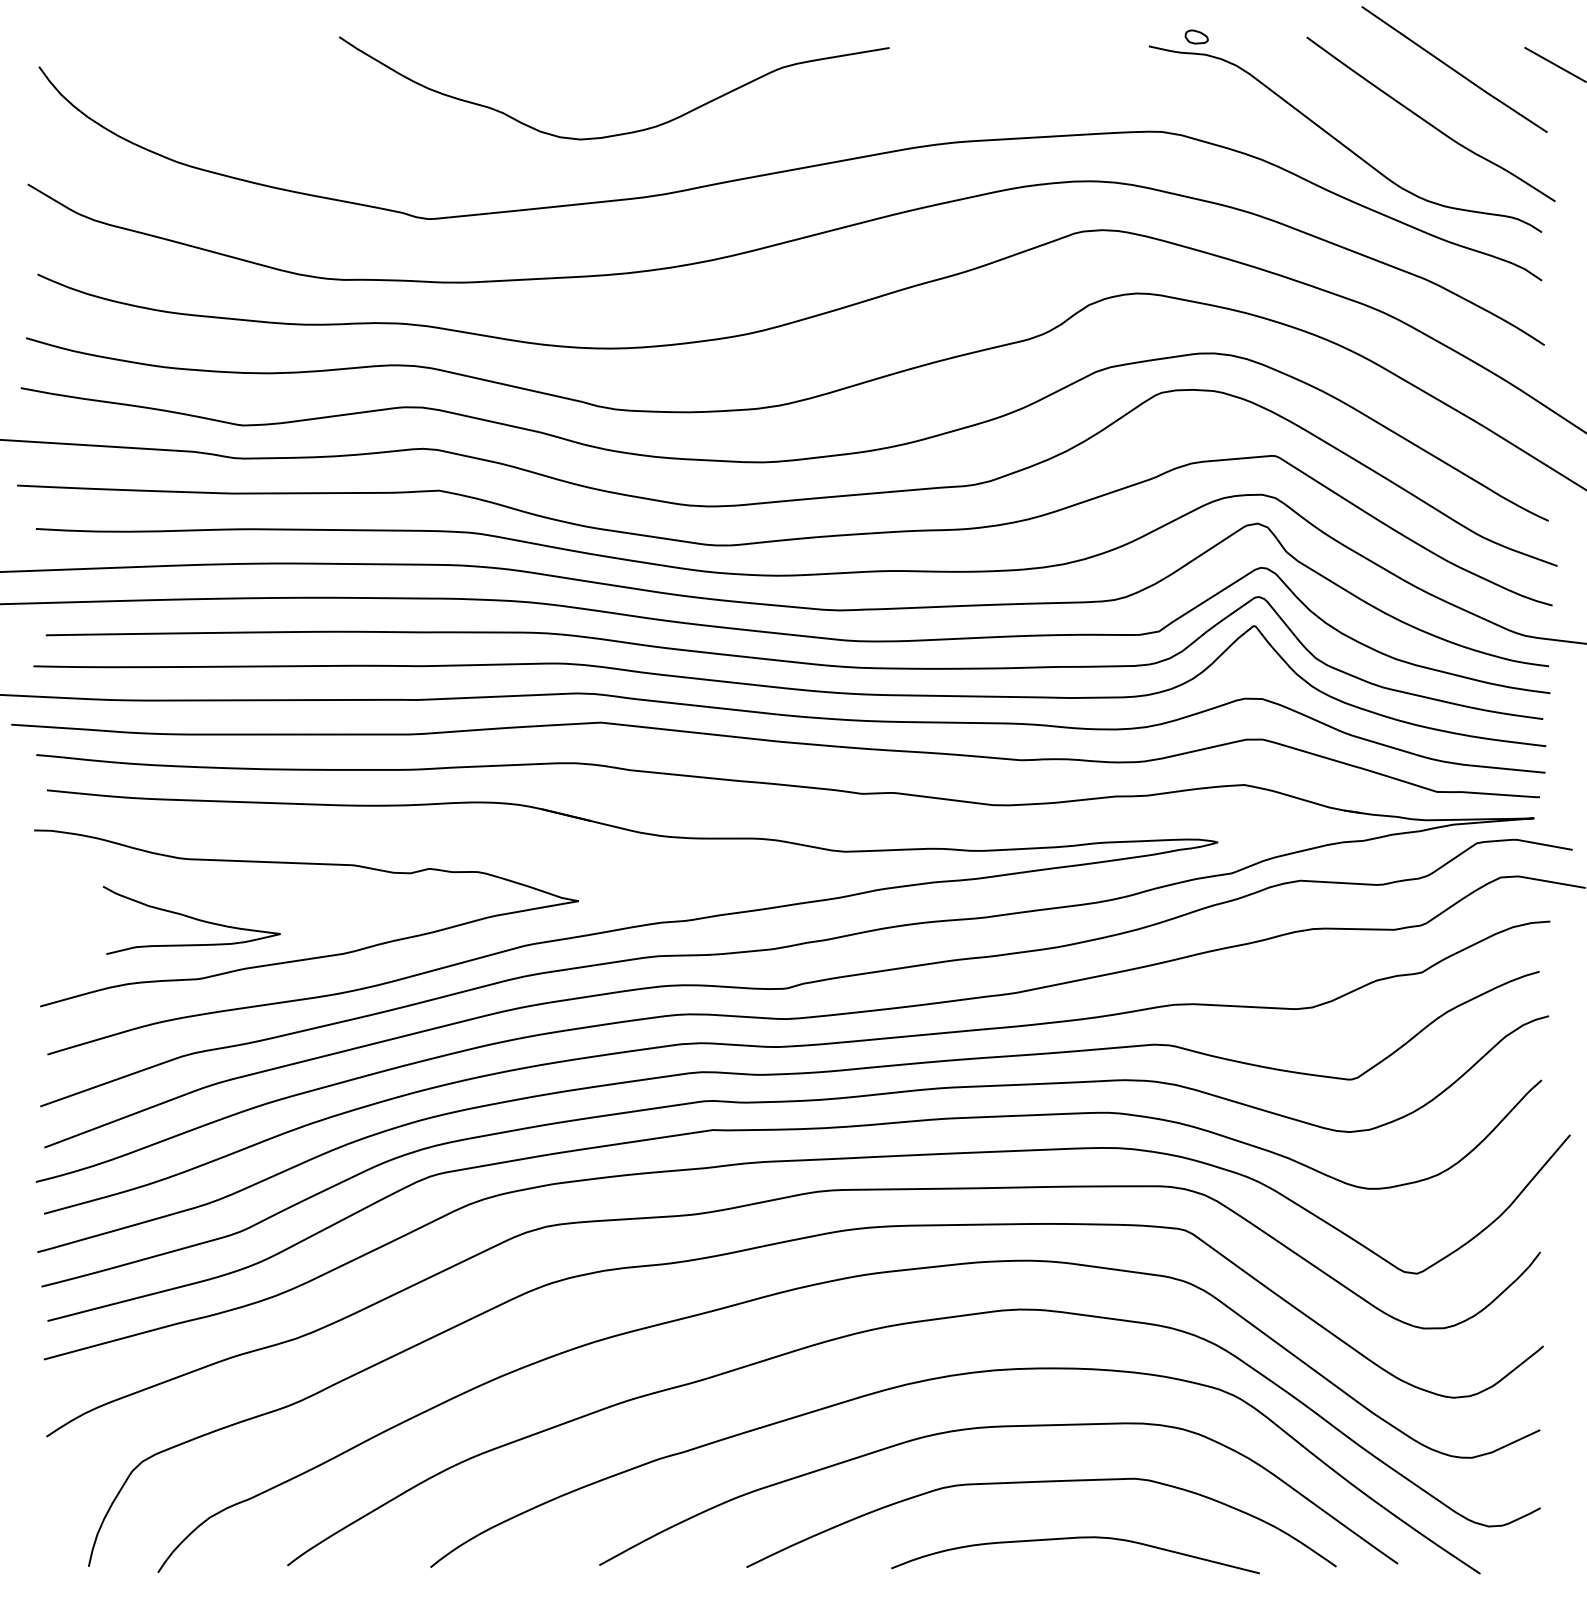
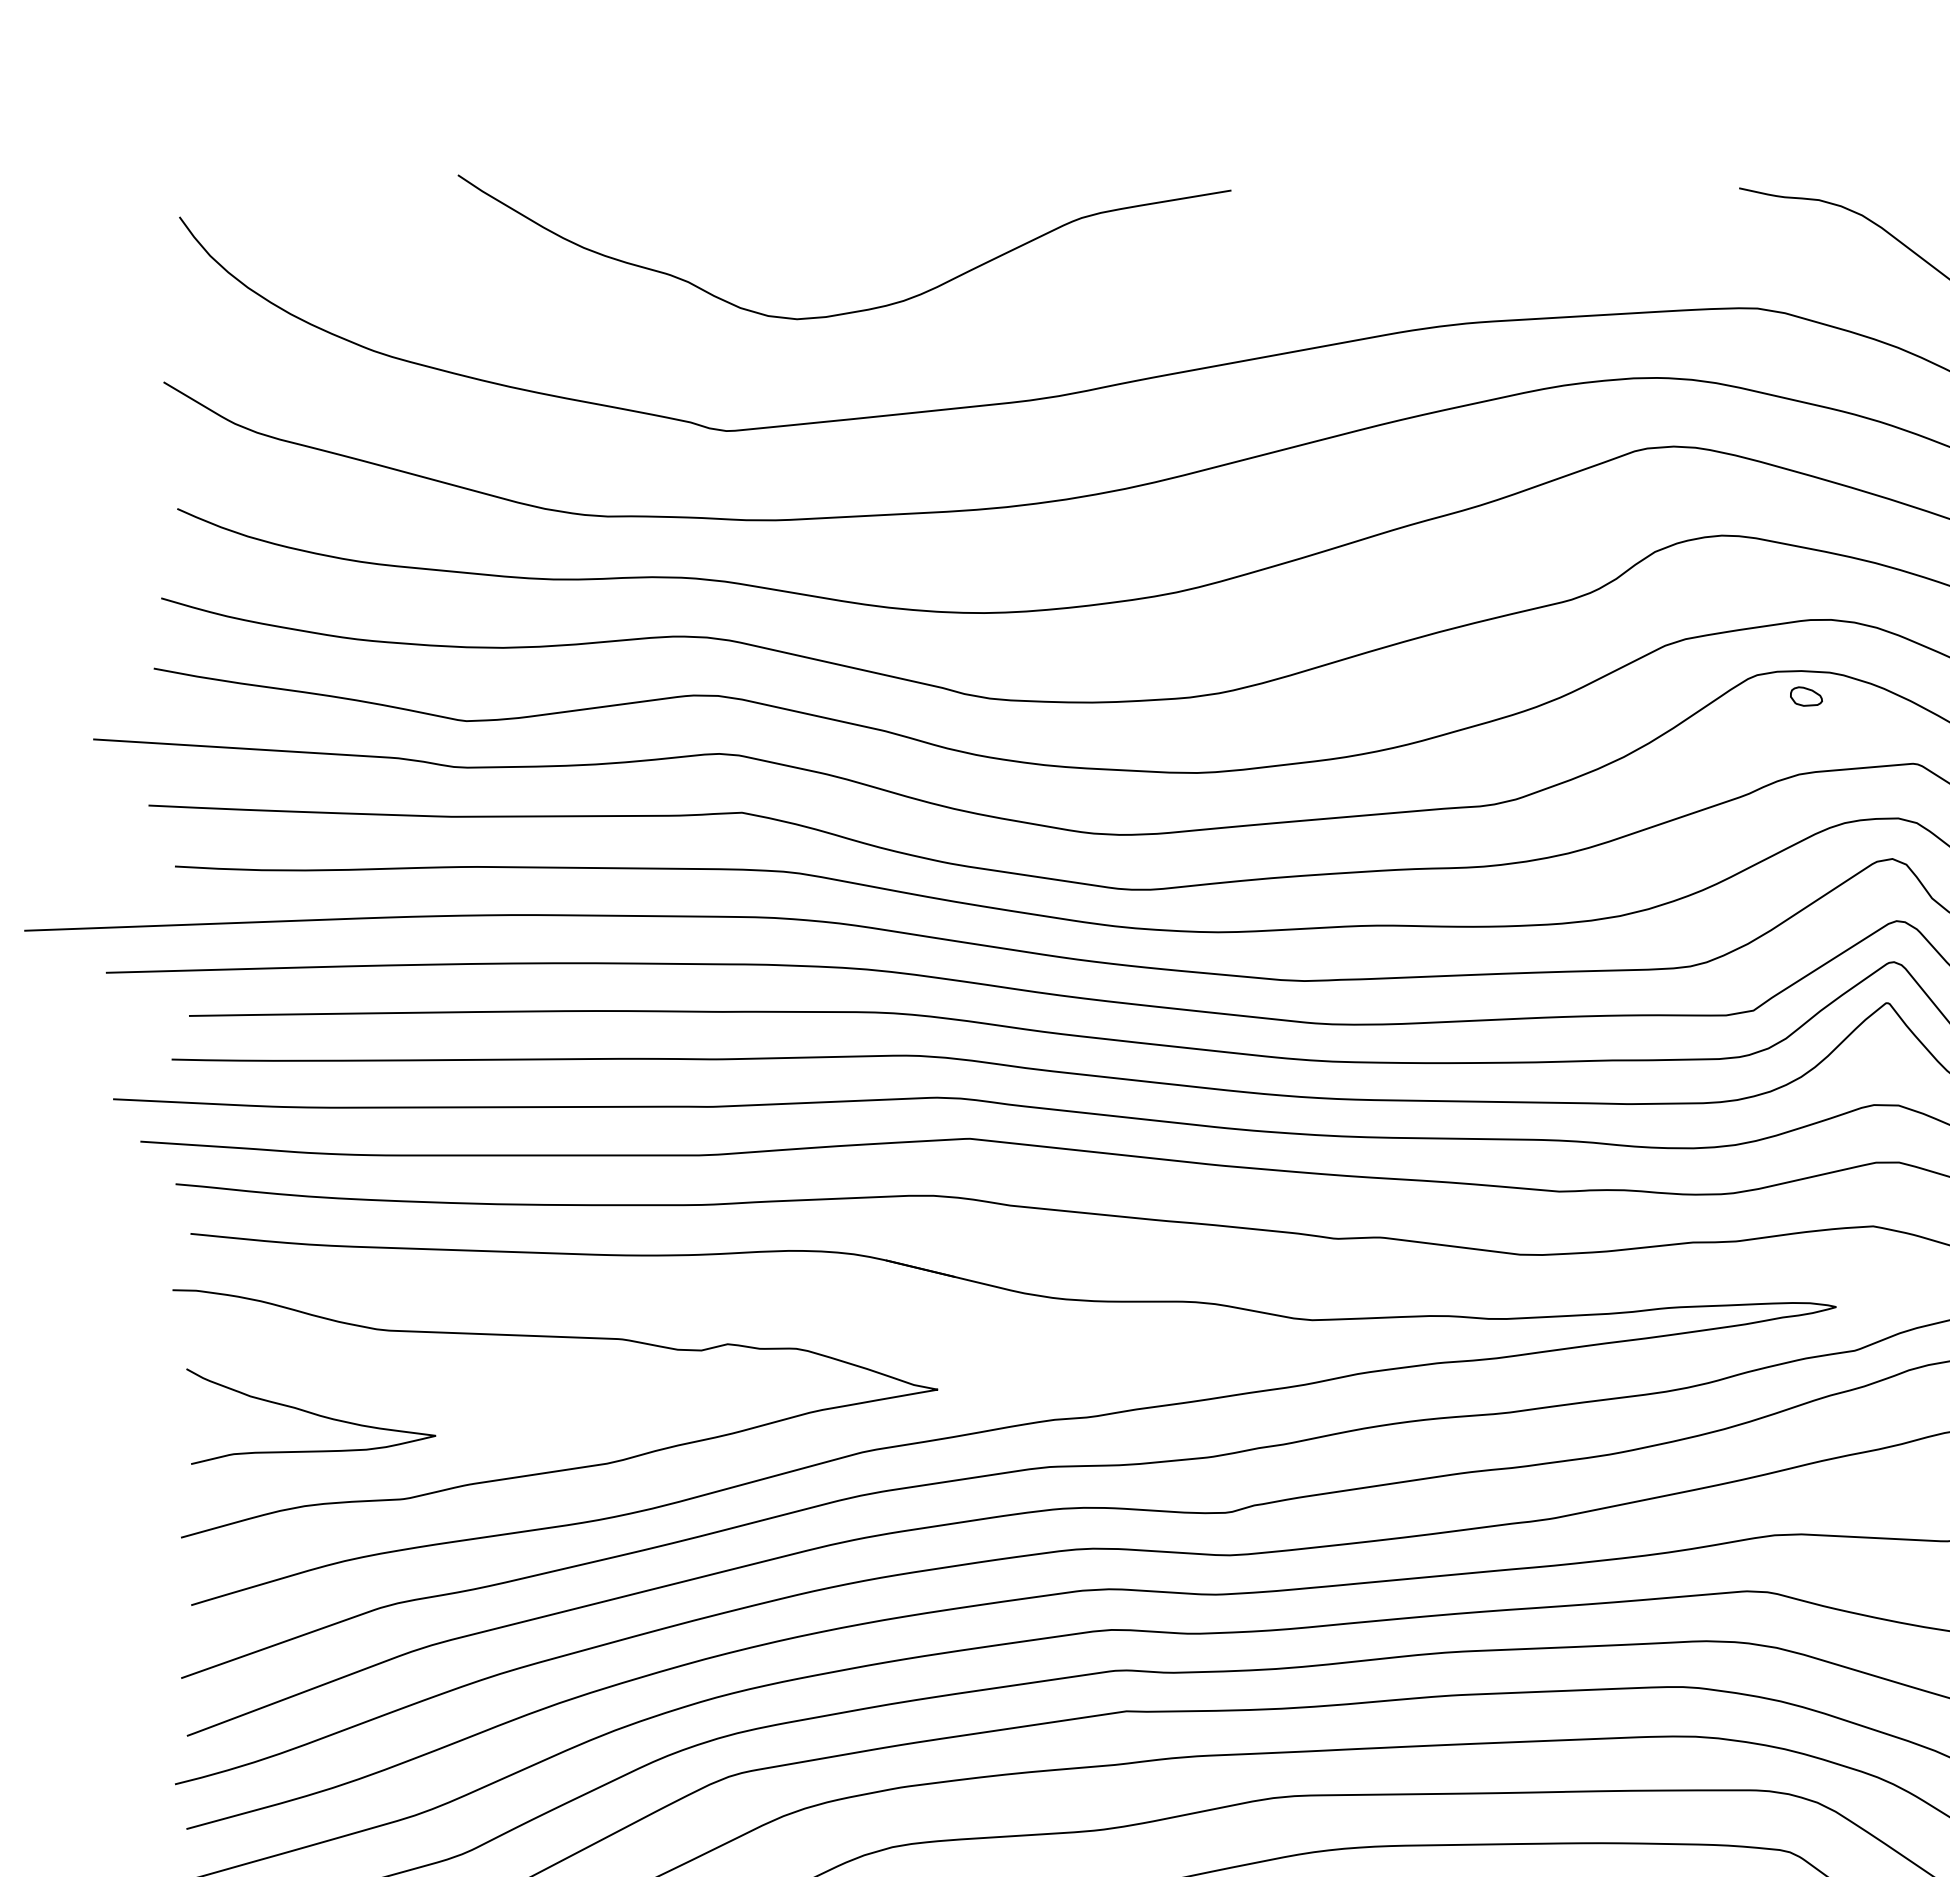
part: (1196, 36) -> (1806, 695), moved
curve: (619, 133) -> (851, 310), moved
curve: (191, 918) -> (310, 1413), moved

